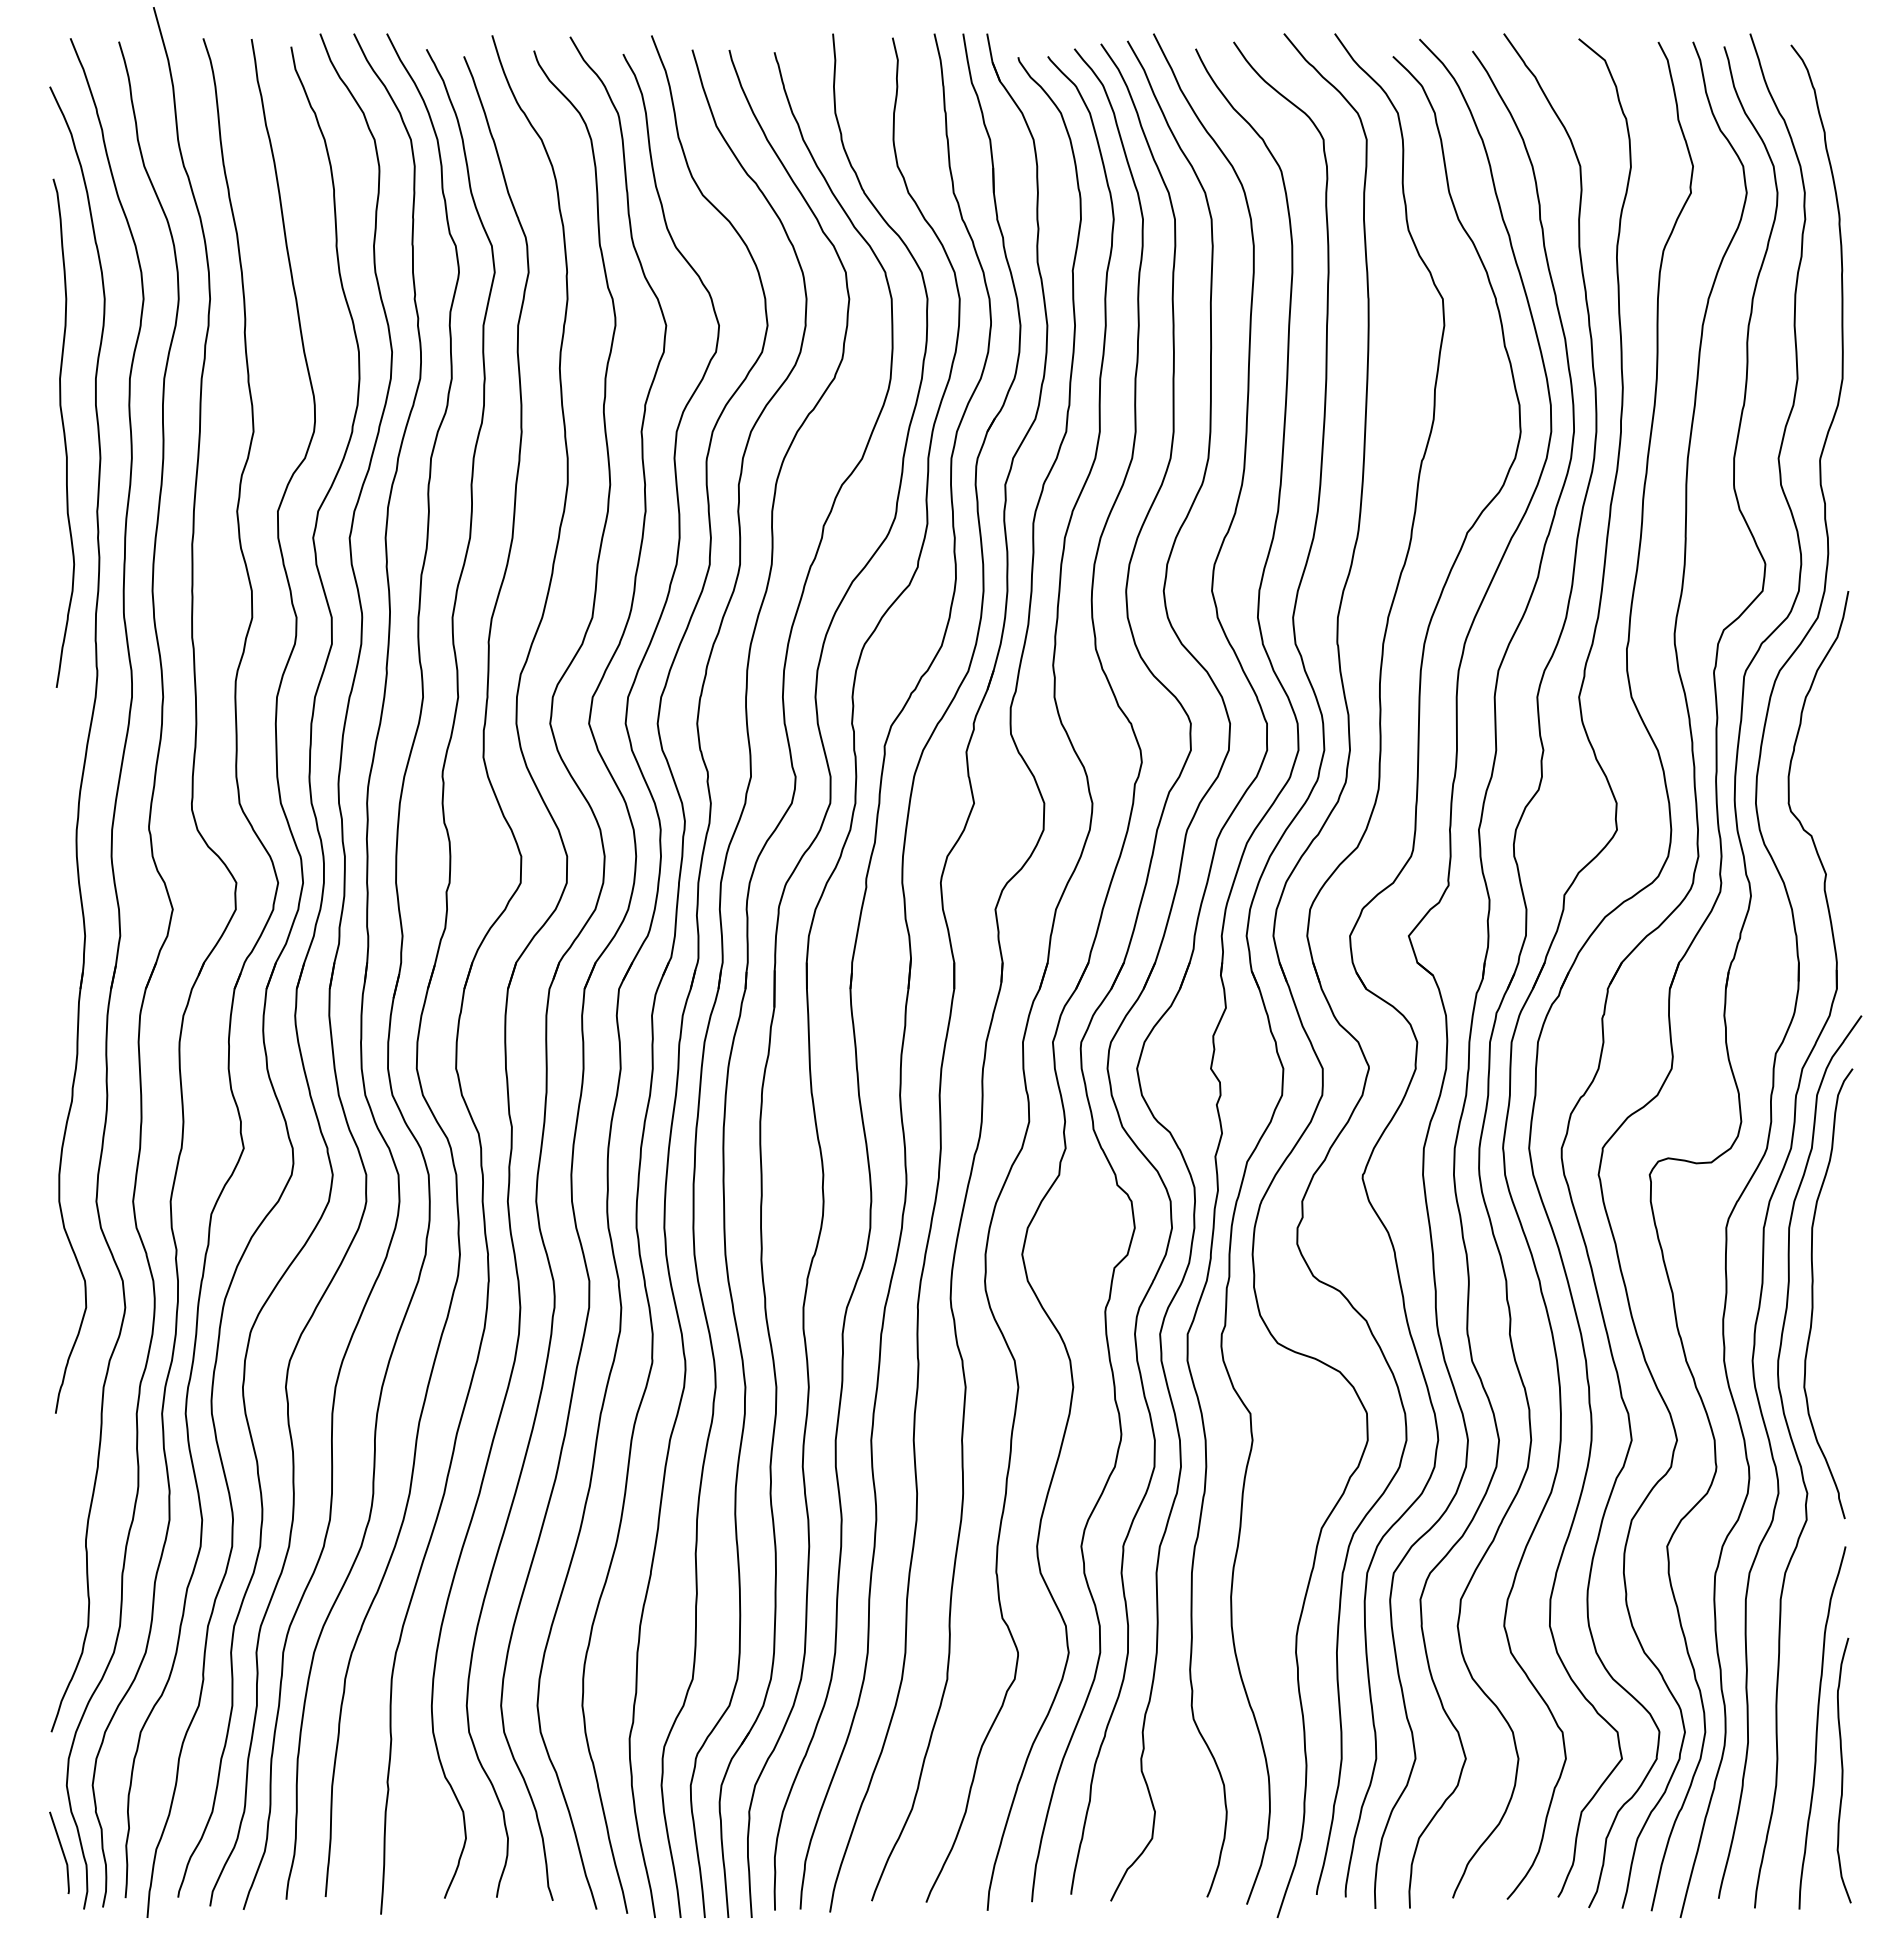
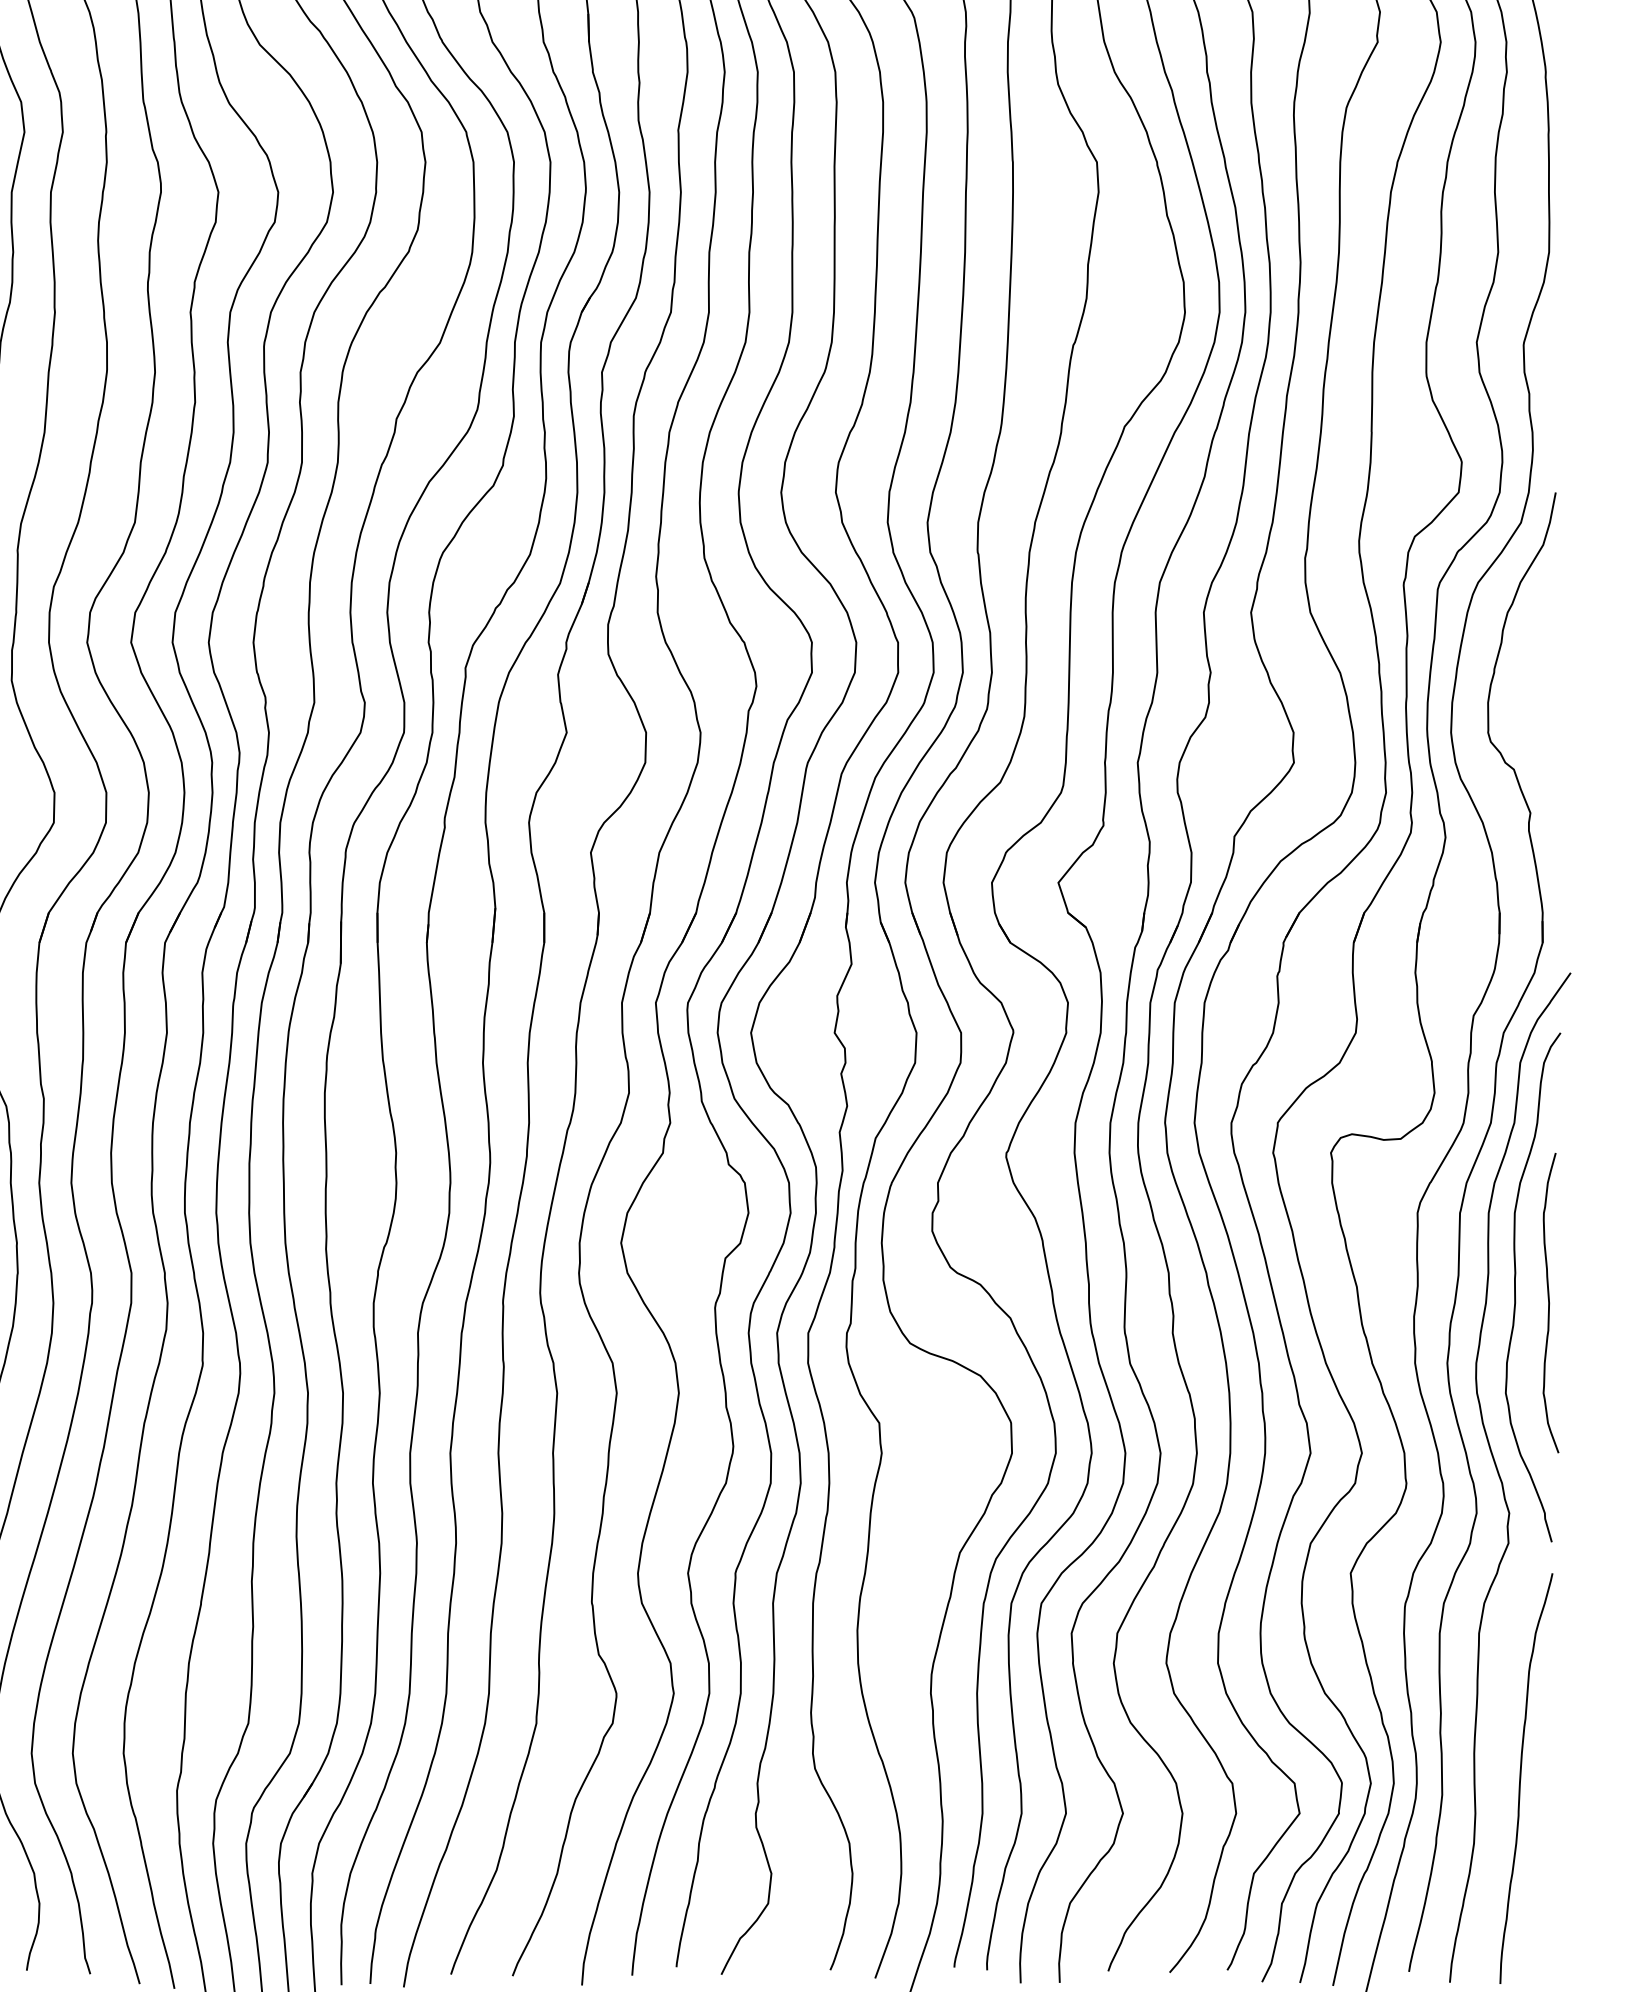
curve: (1843, 1770) -> (1550, 1302), moved

